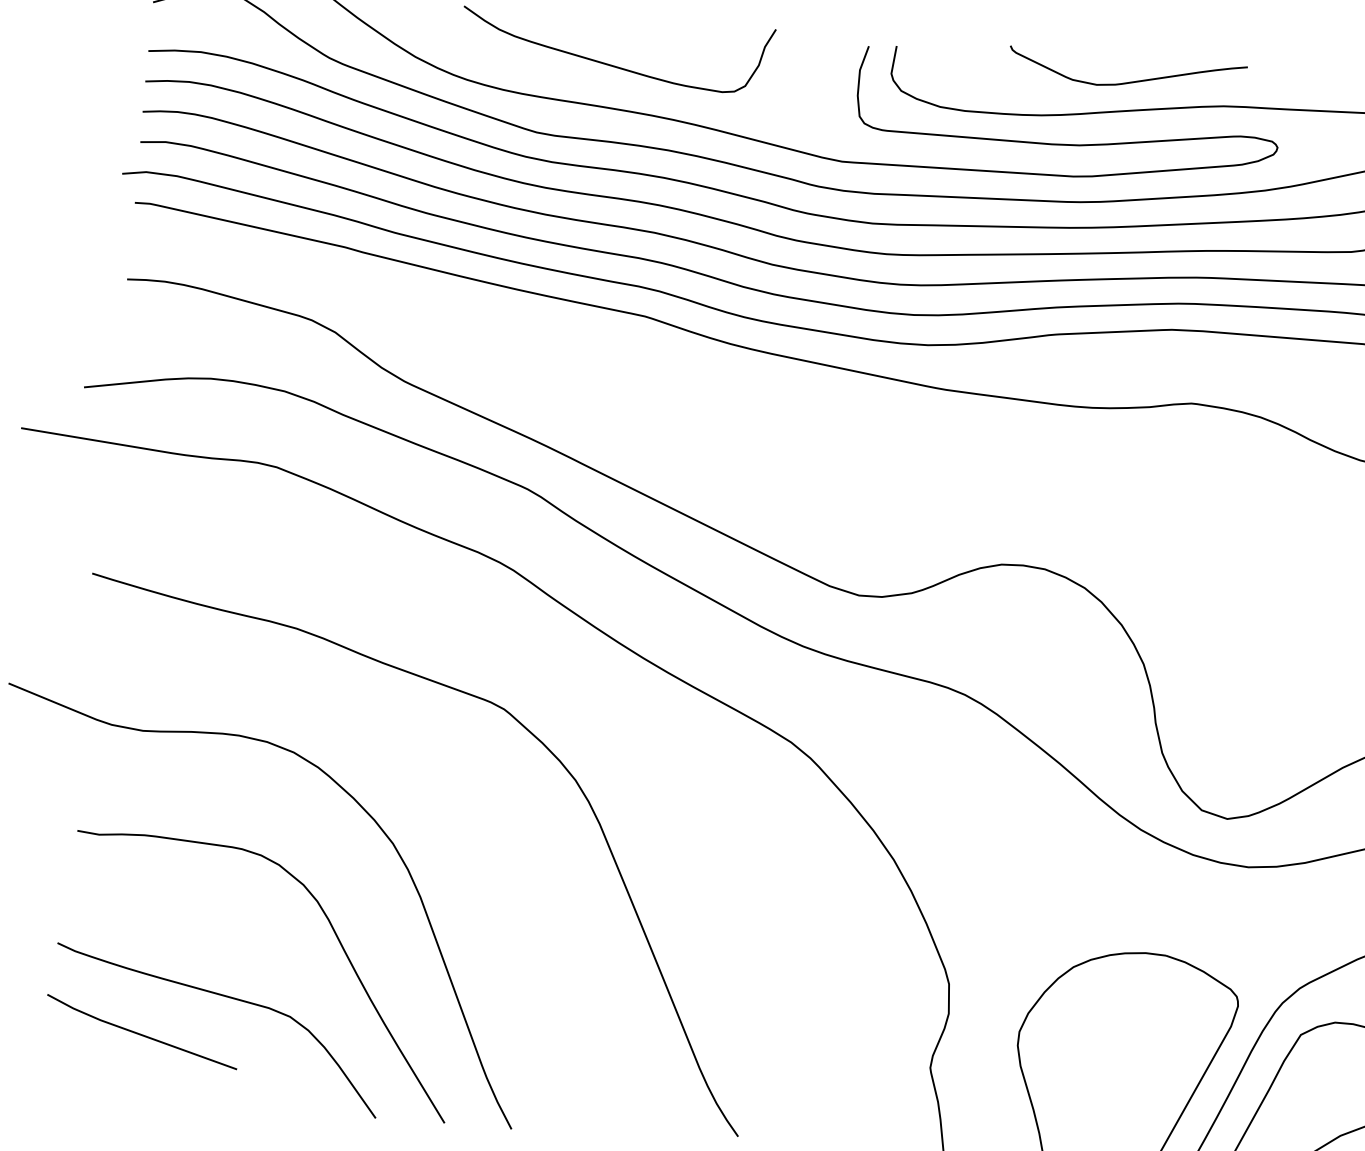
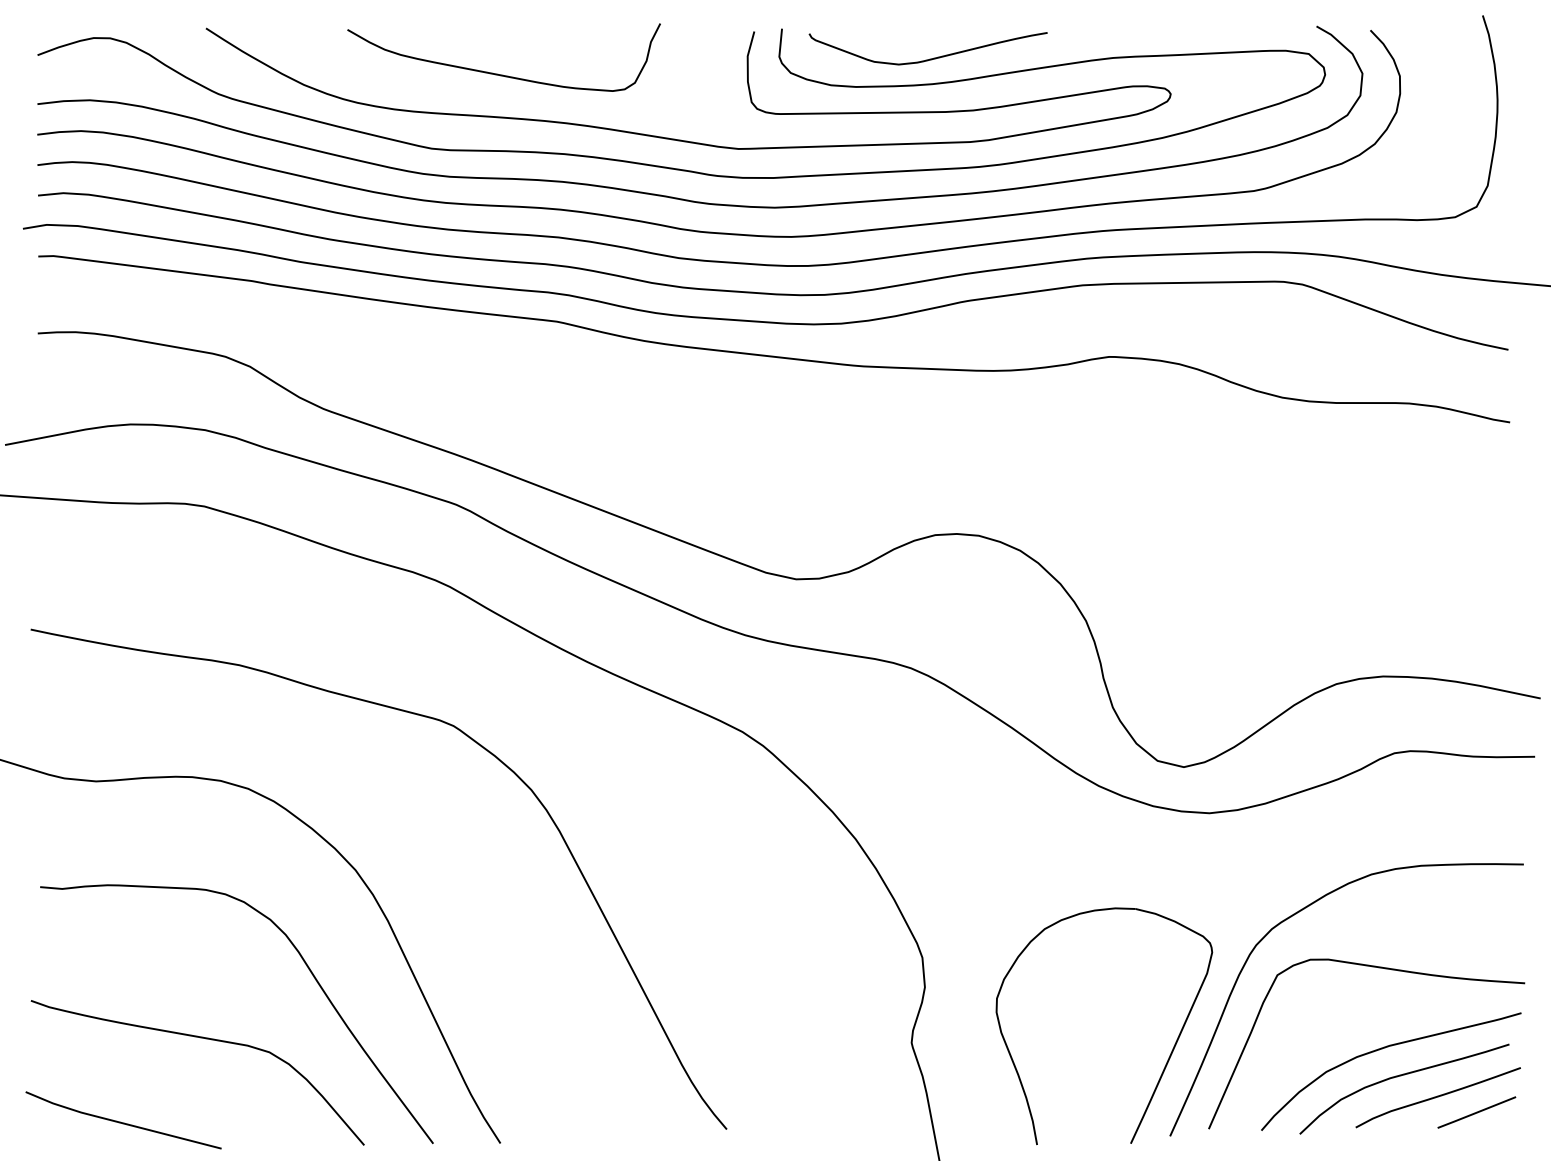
curve: (1127, 81) -> (929, 58), moved
line: (141, 1034) -> (123, 1122), moved

